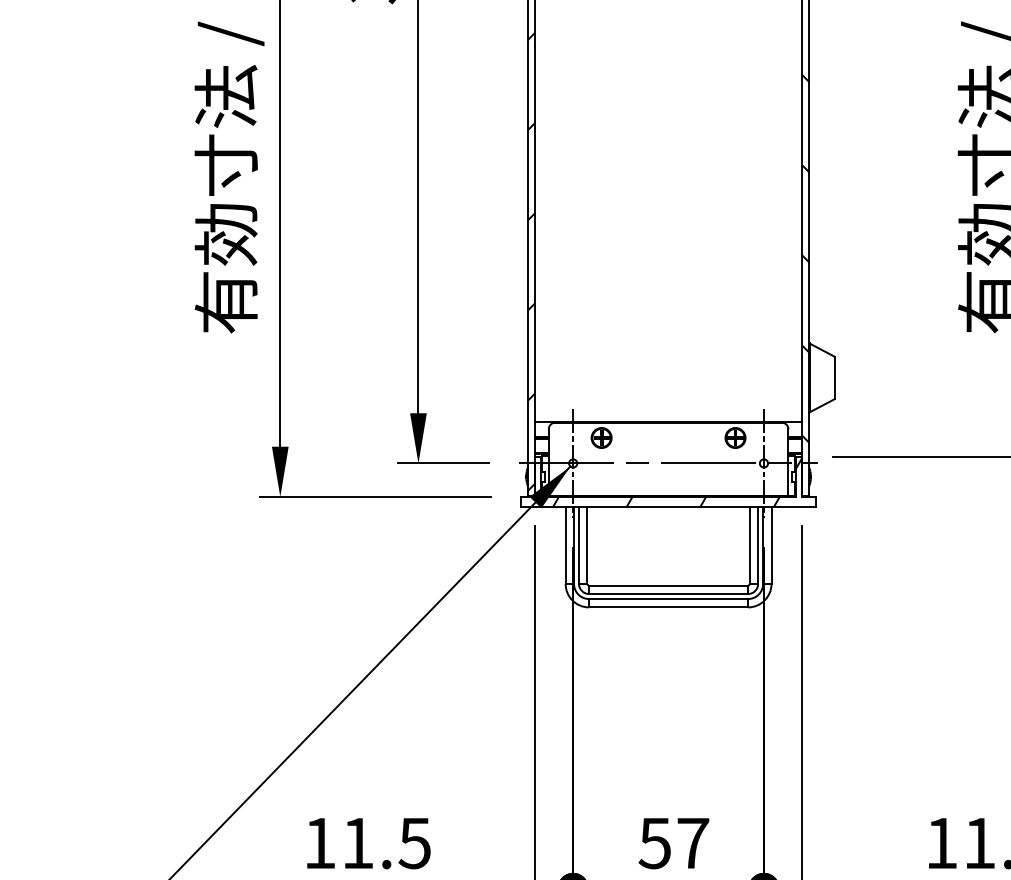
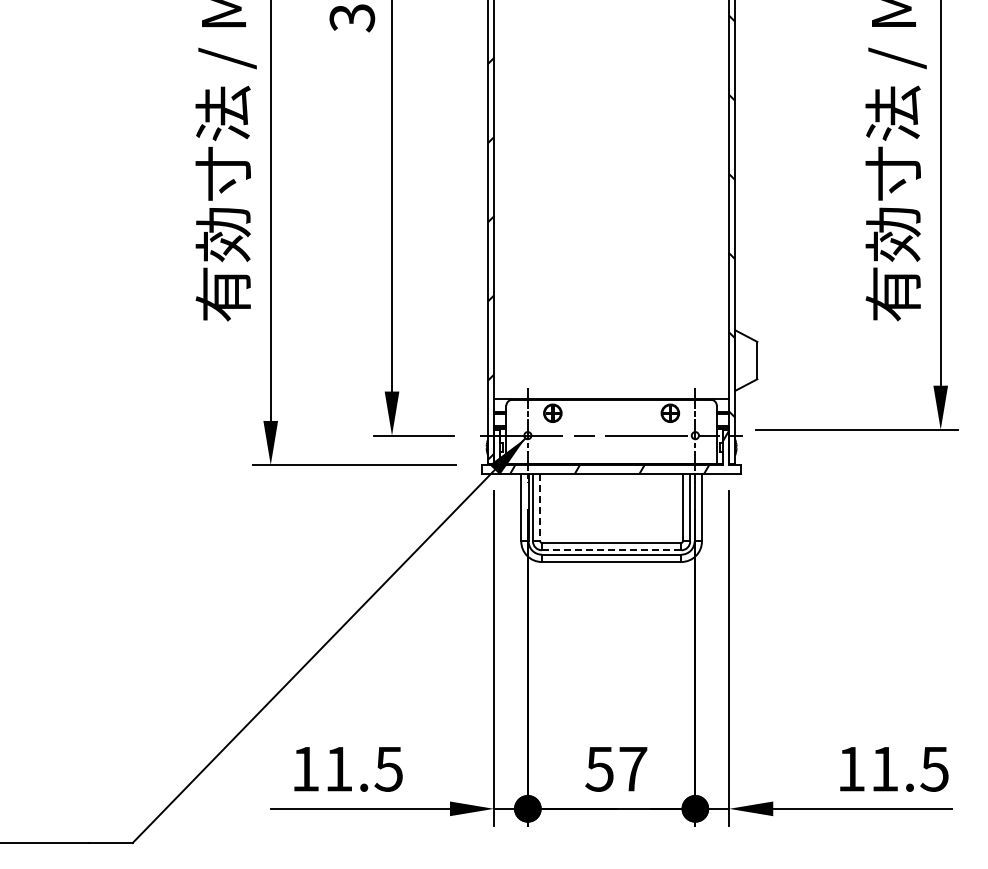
line: (587, 545) -> (540, 507), solid -> dashed
line: (668, 594) -> (611, 550), solid -> dashed

